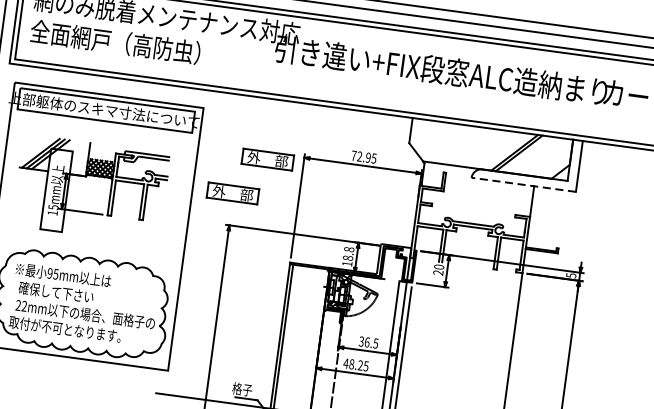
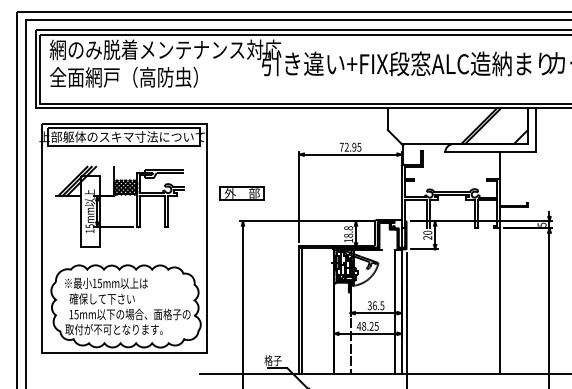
part: (266, 159) -> (267, 160), removed
line: (523, 184) -> (490, 152), dashed -> solid
text: (49, 273) -> (94, 283), 95mm -> 15mm
text: (20, 305) -> (73, 314), 22mm -> 15mm

